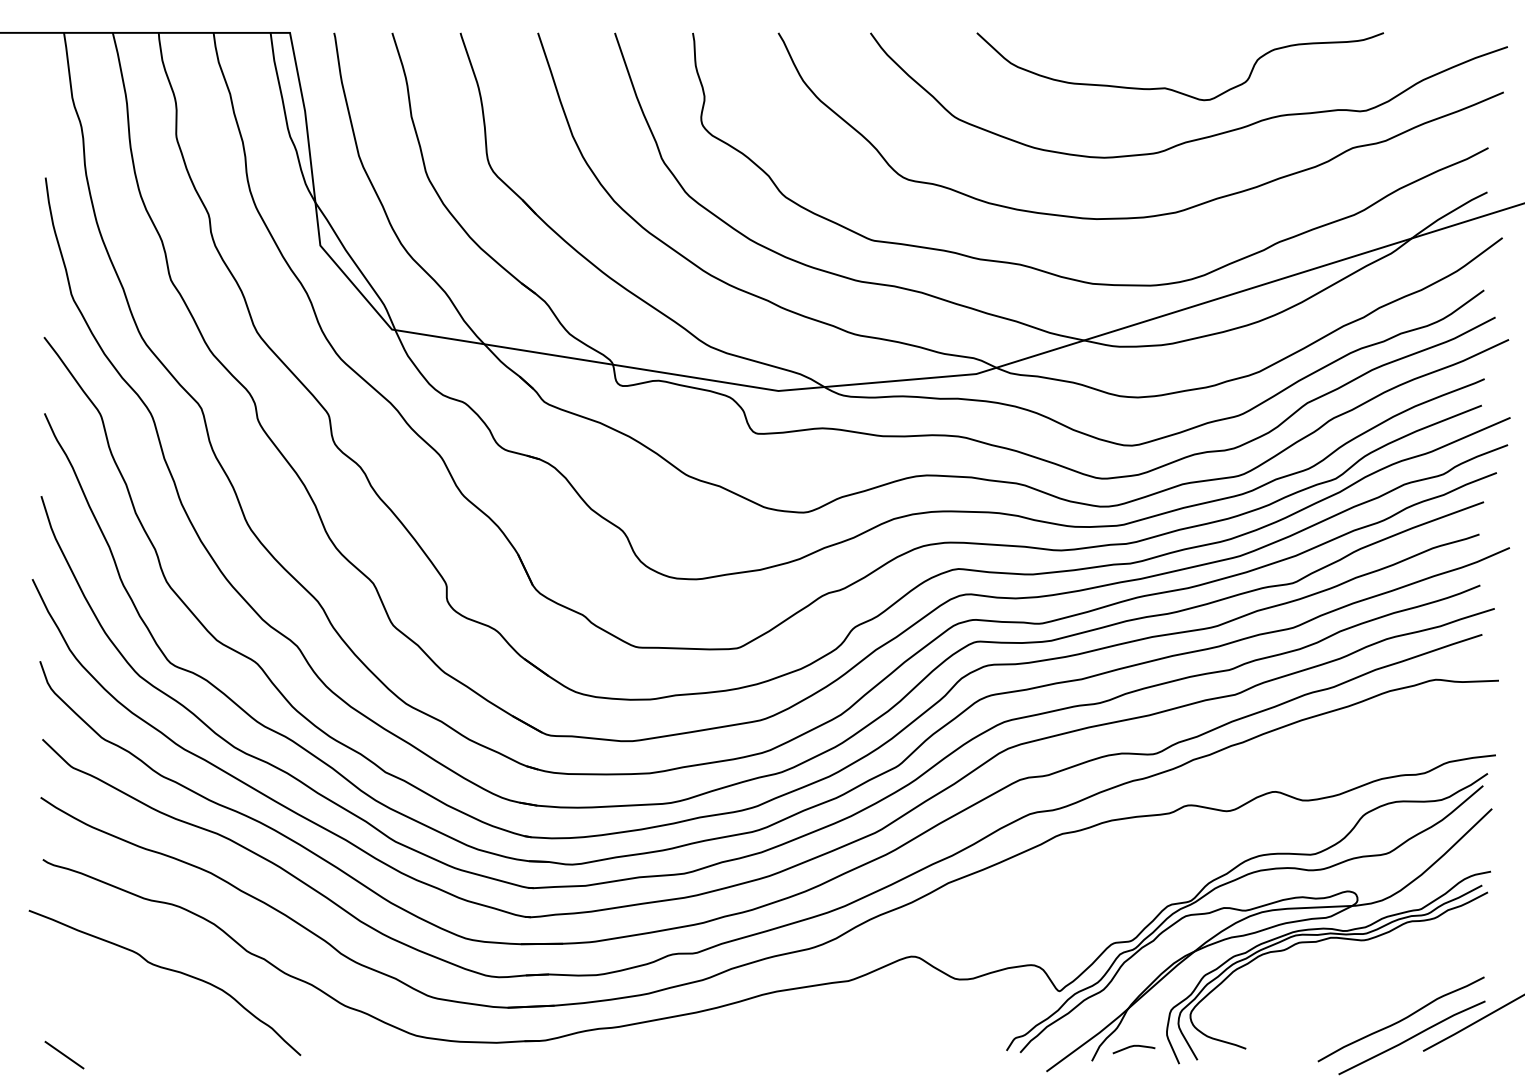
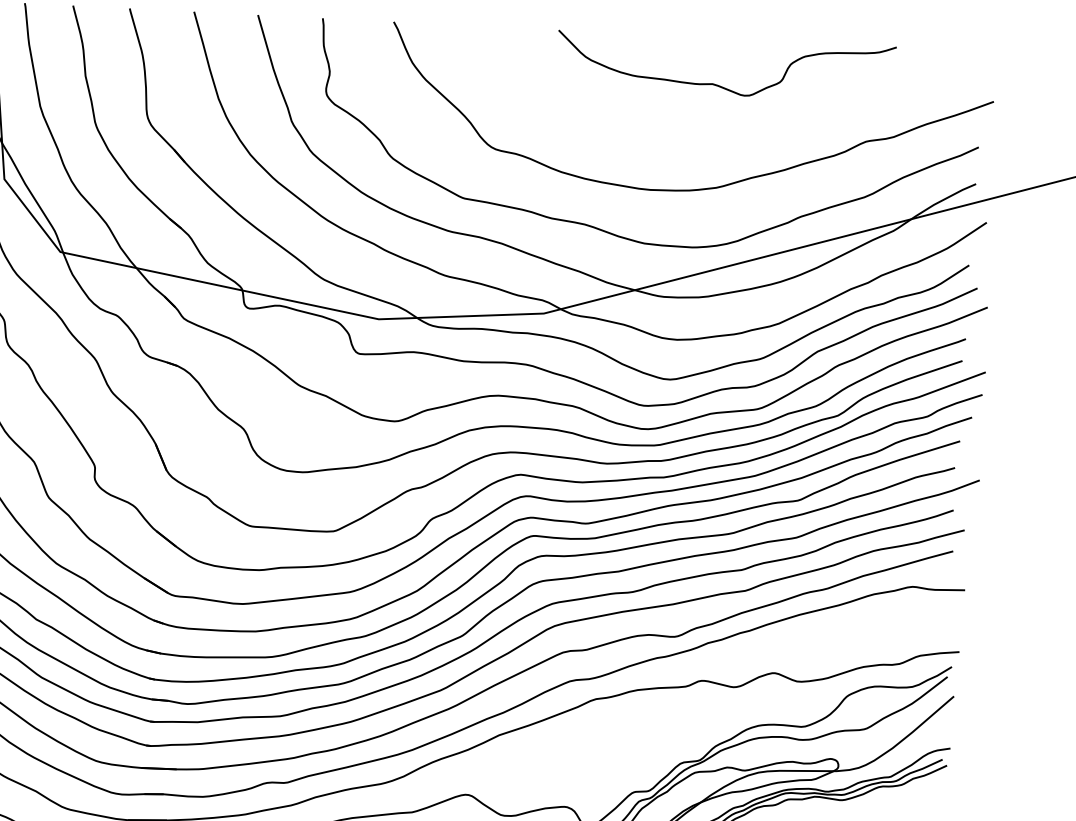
curve: (1197, 138) -> (737, 127), removed

